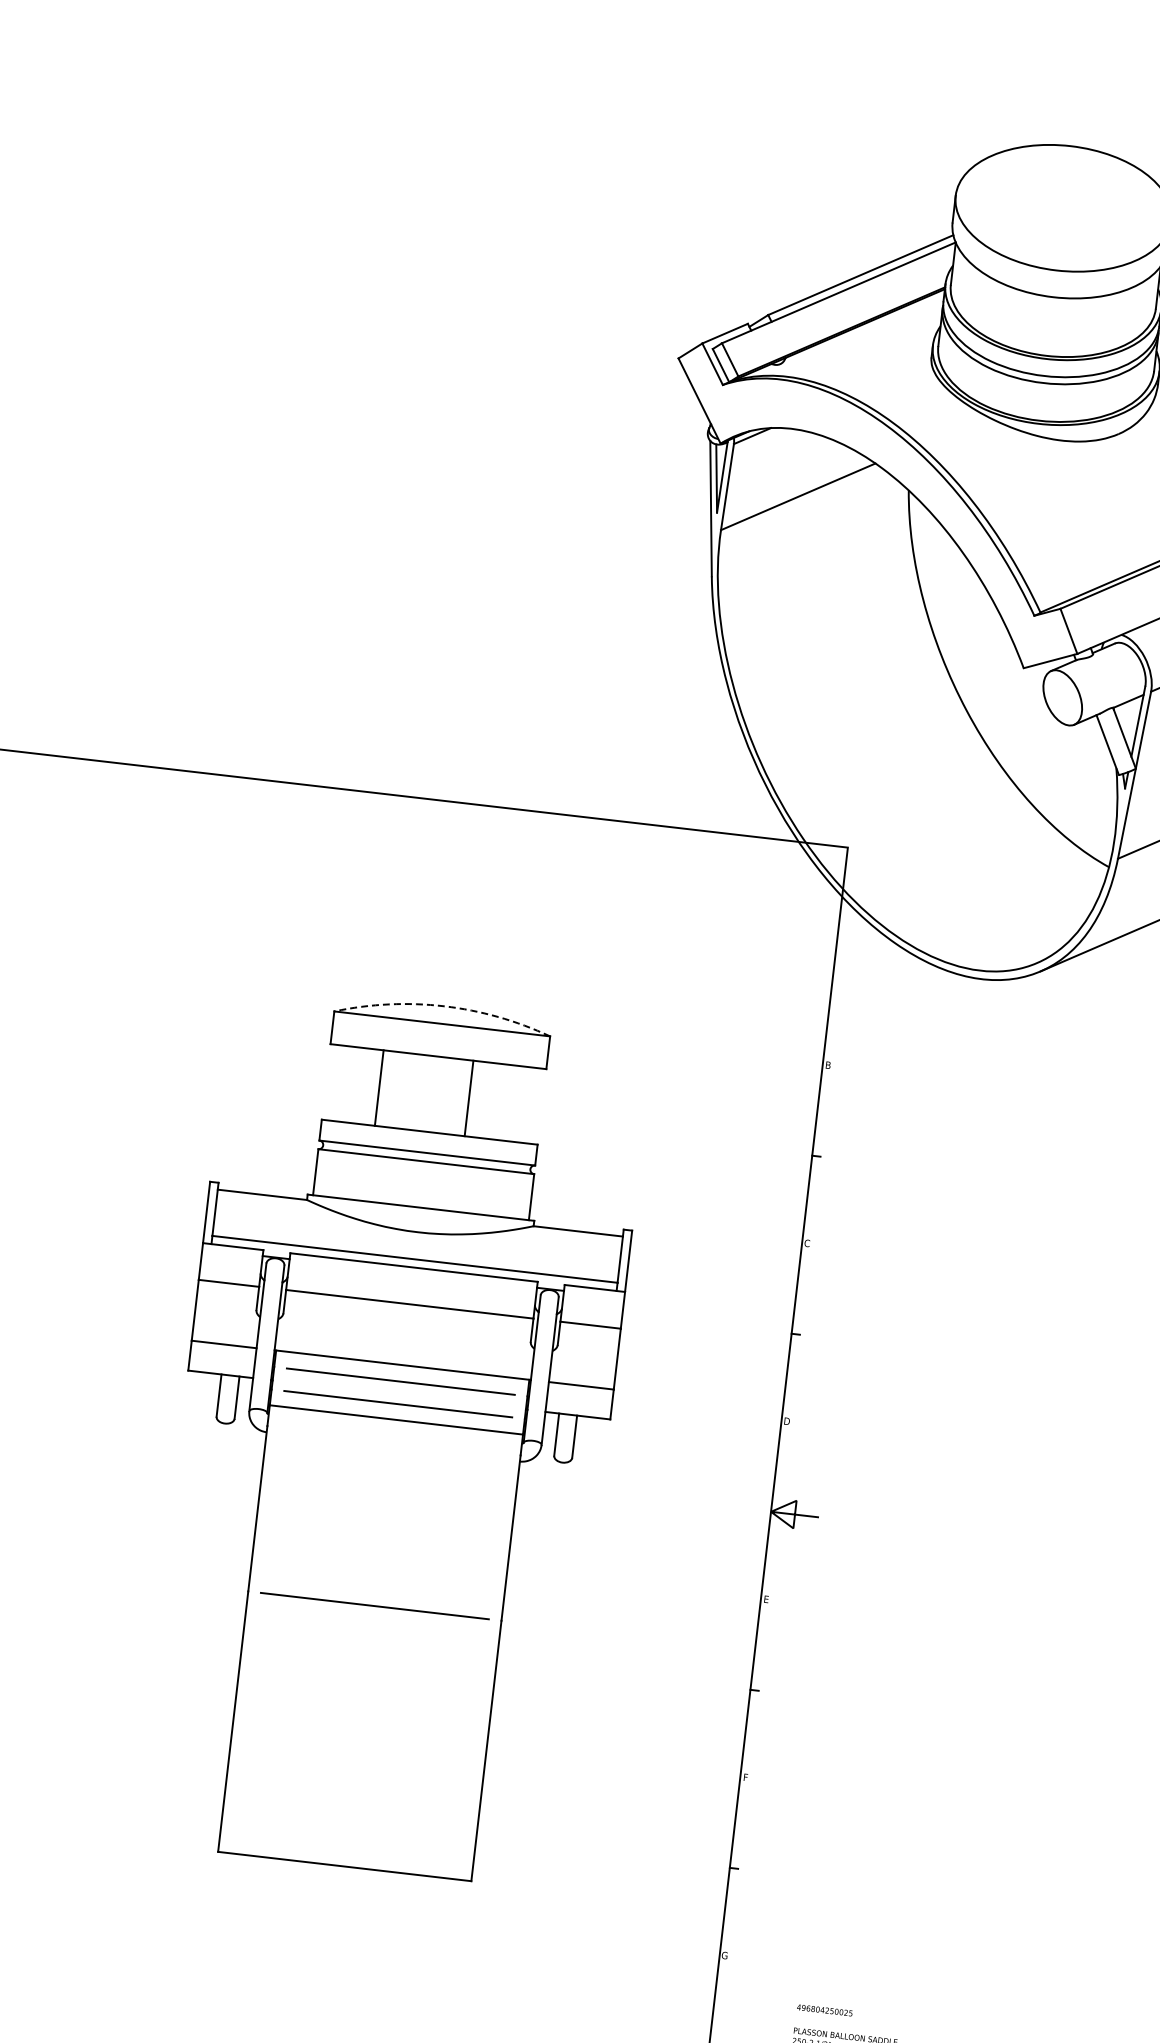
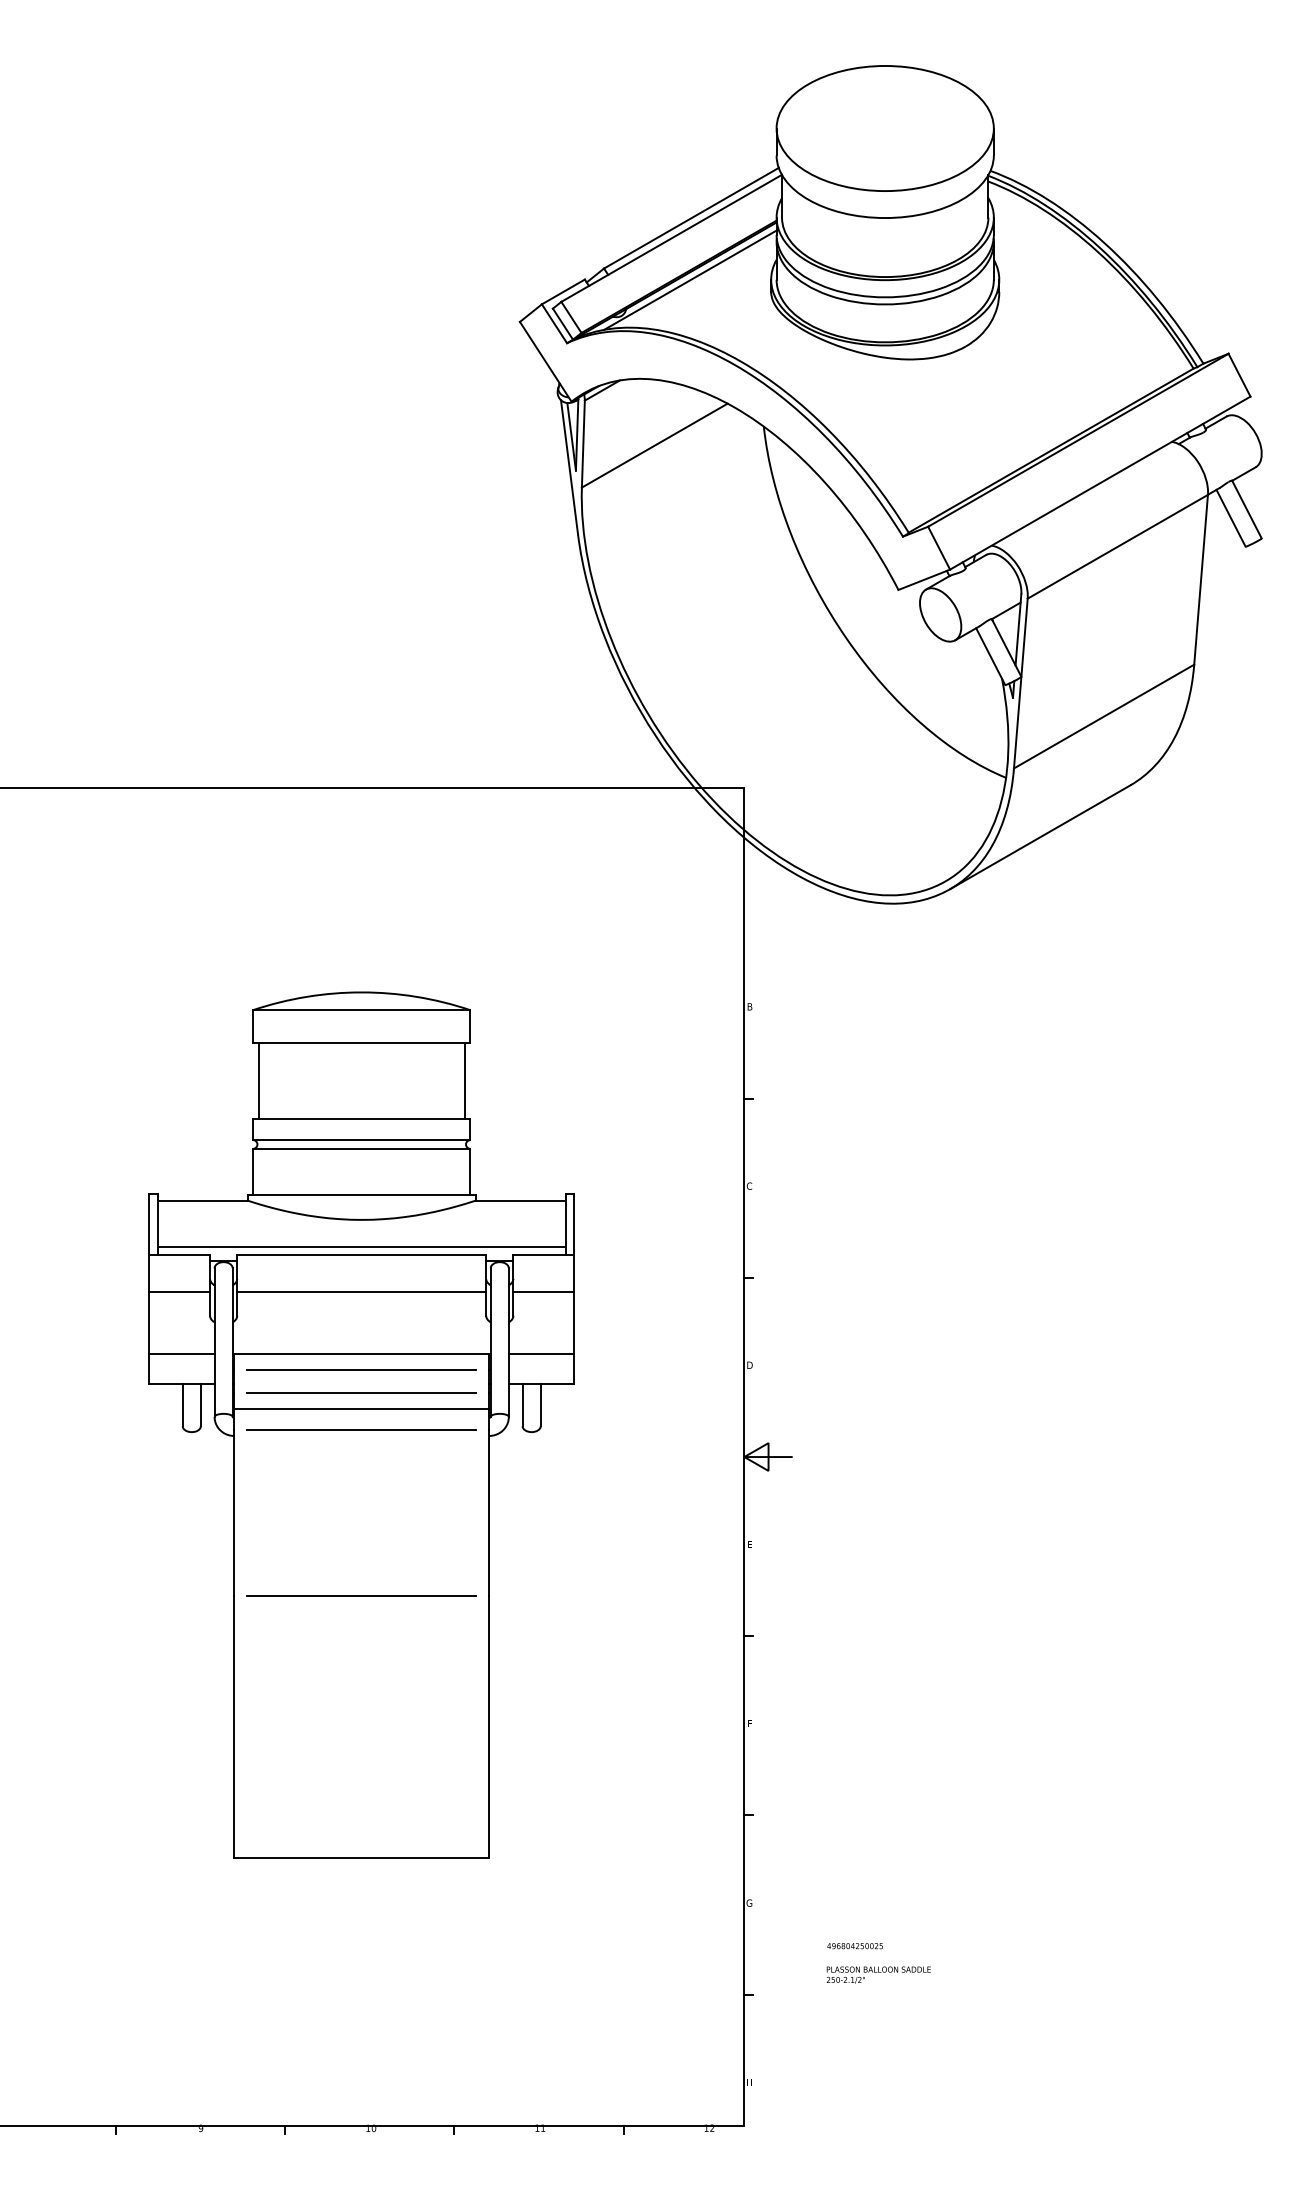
line: (852, 335) -> (690, 279), added
arc: (444, 1006) -> (361, 992), dashed -> solid
line: (379, 1088) -> (258, 1081), moved
line: (468, 1098) -> (464, 1081), moved
line: (393, 1440) -> (361, 1429), added

